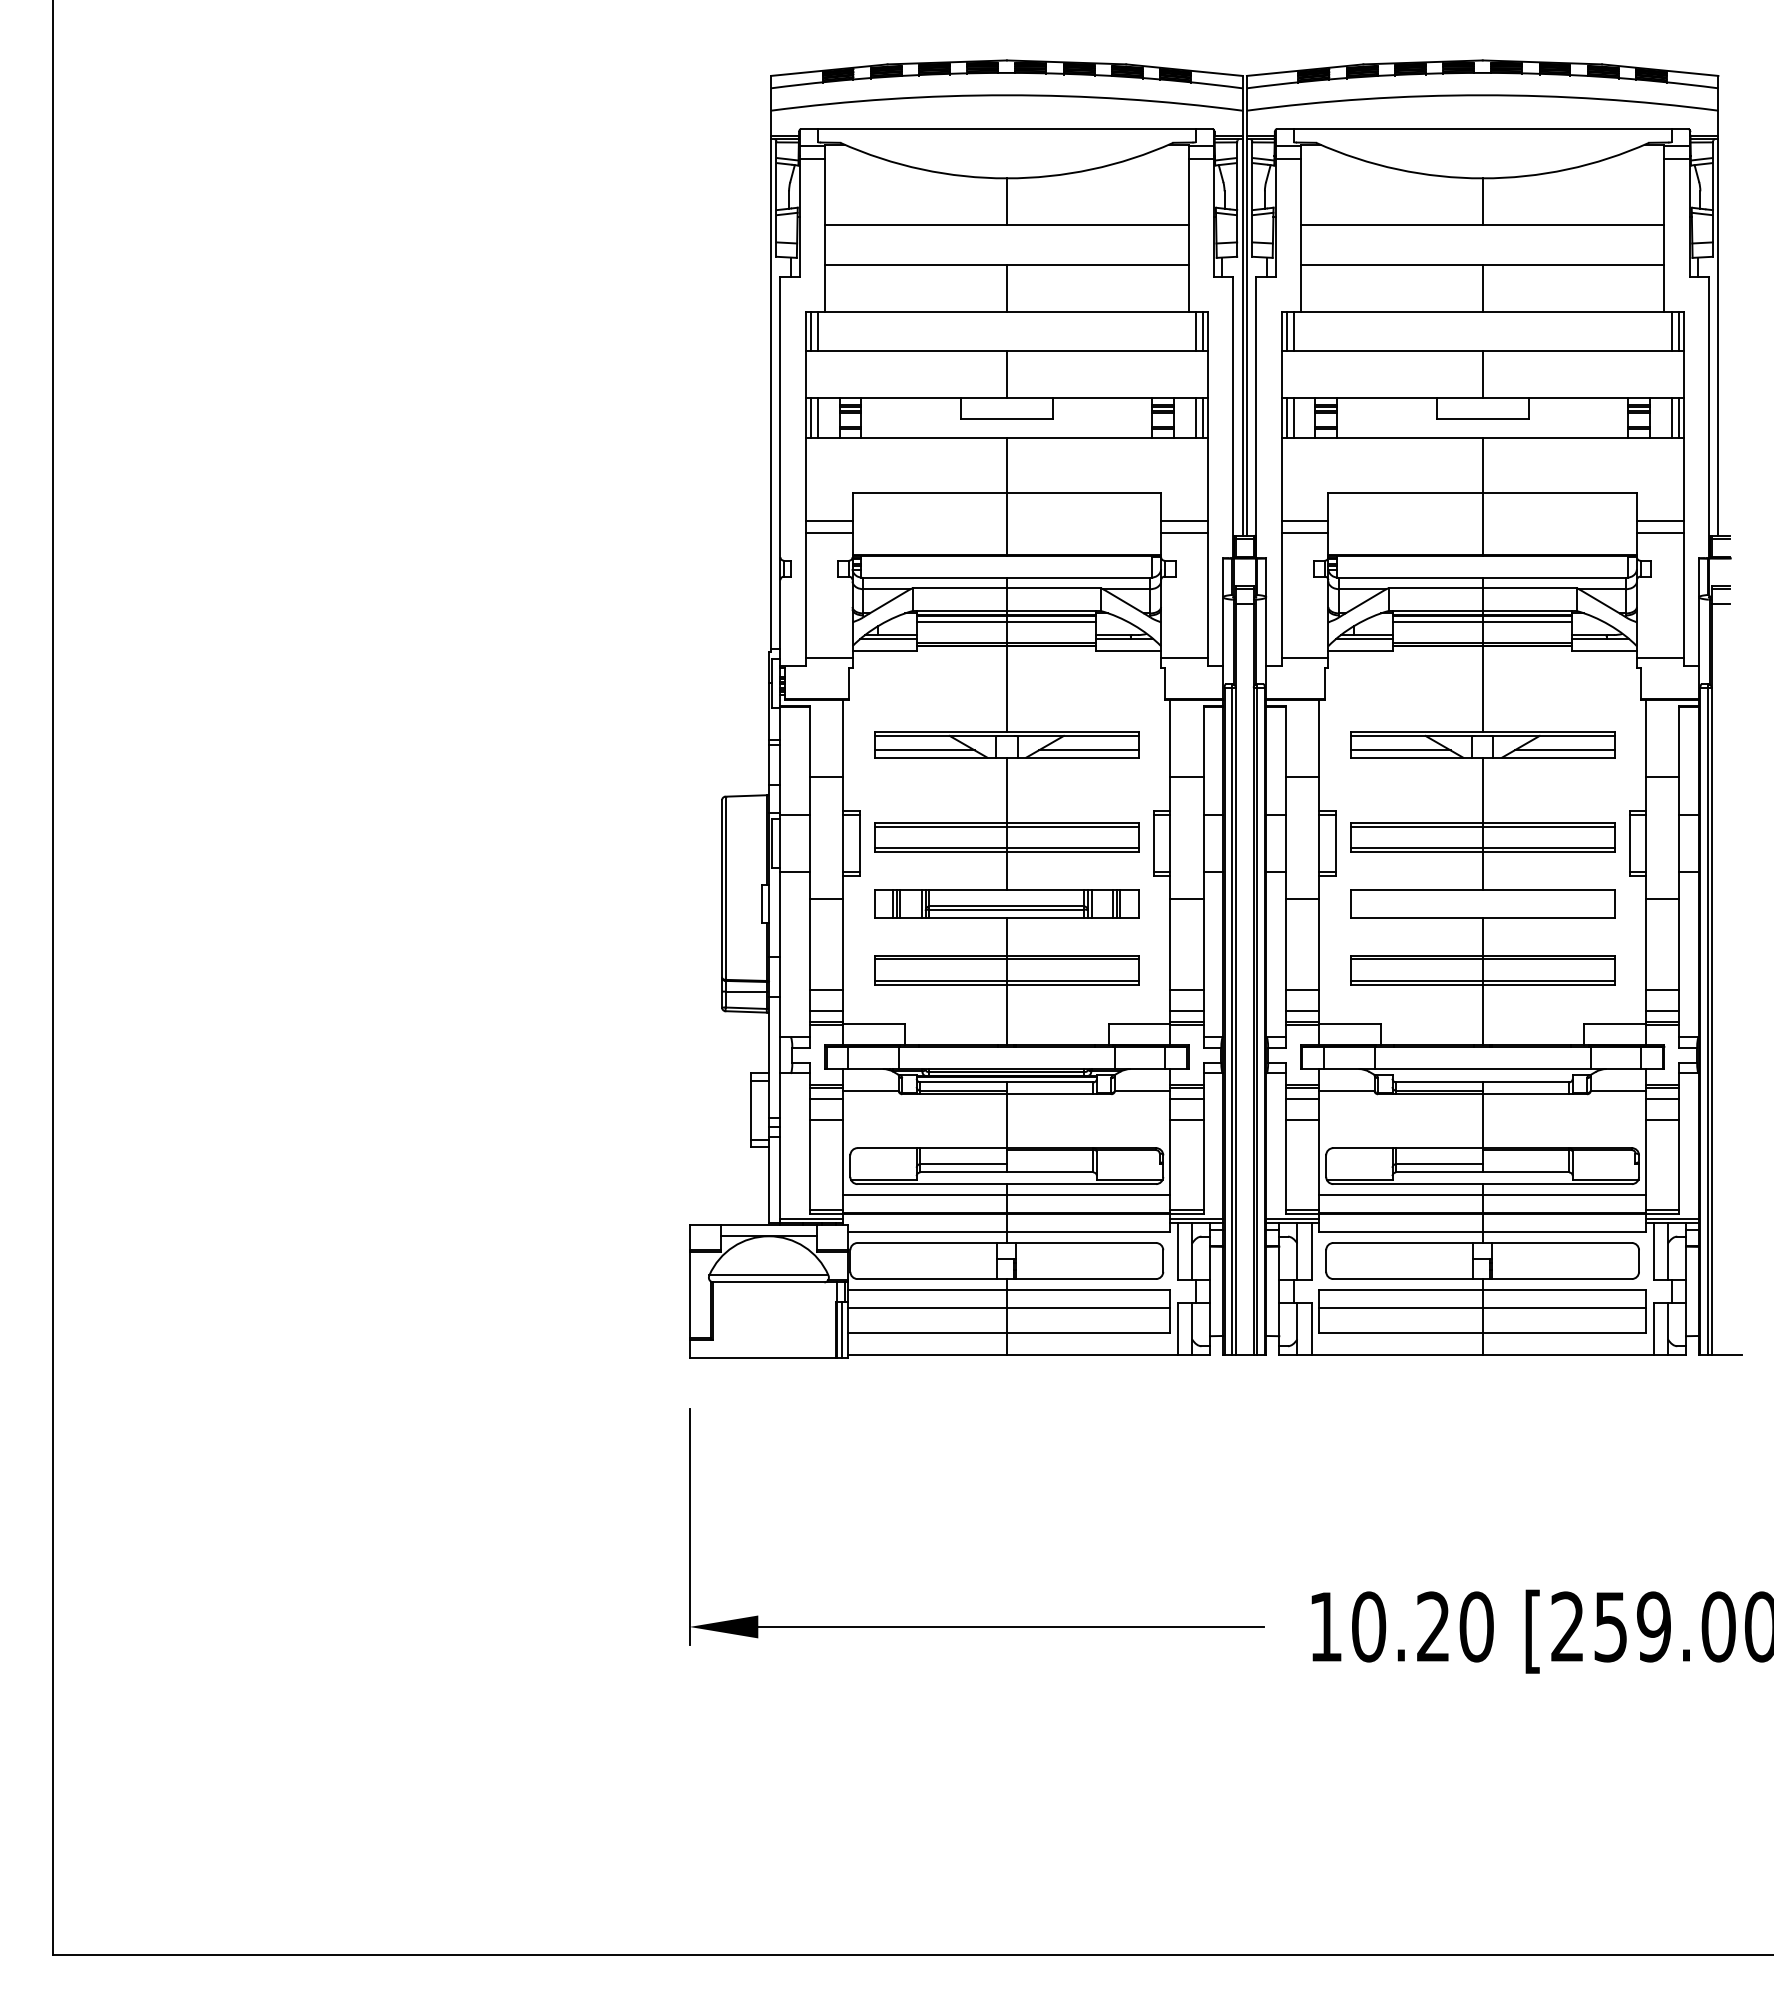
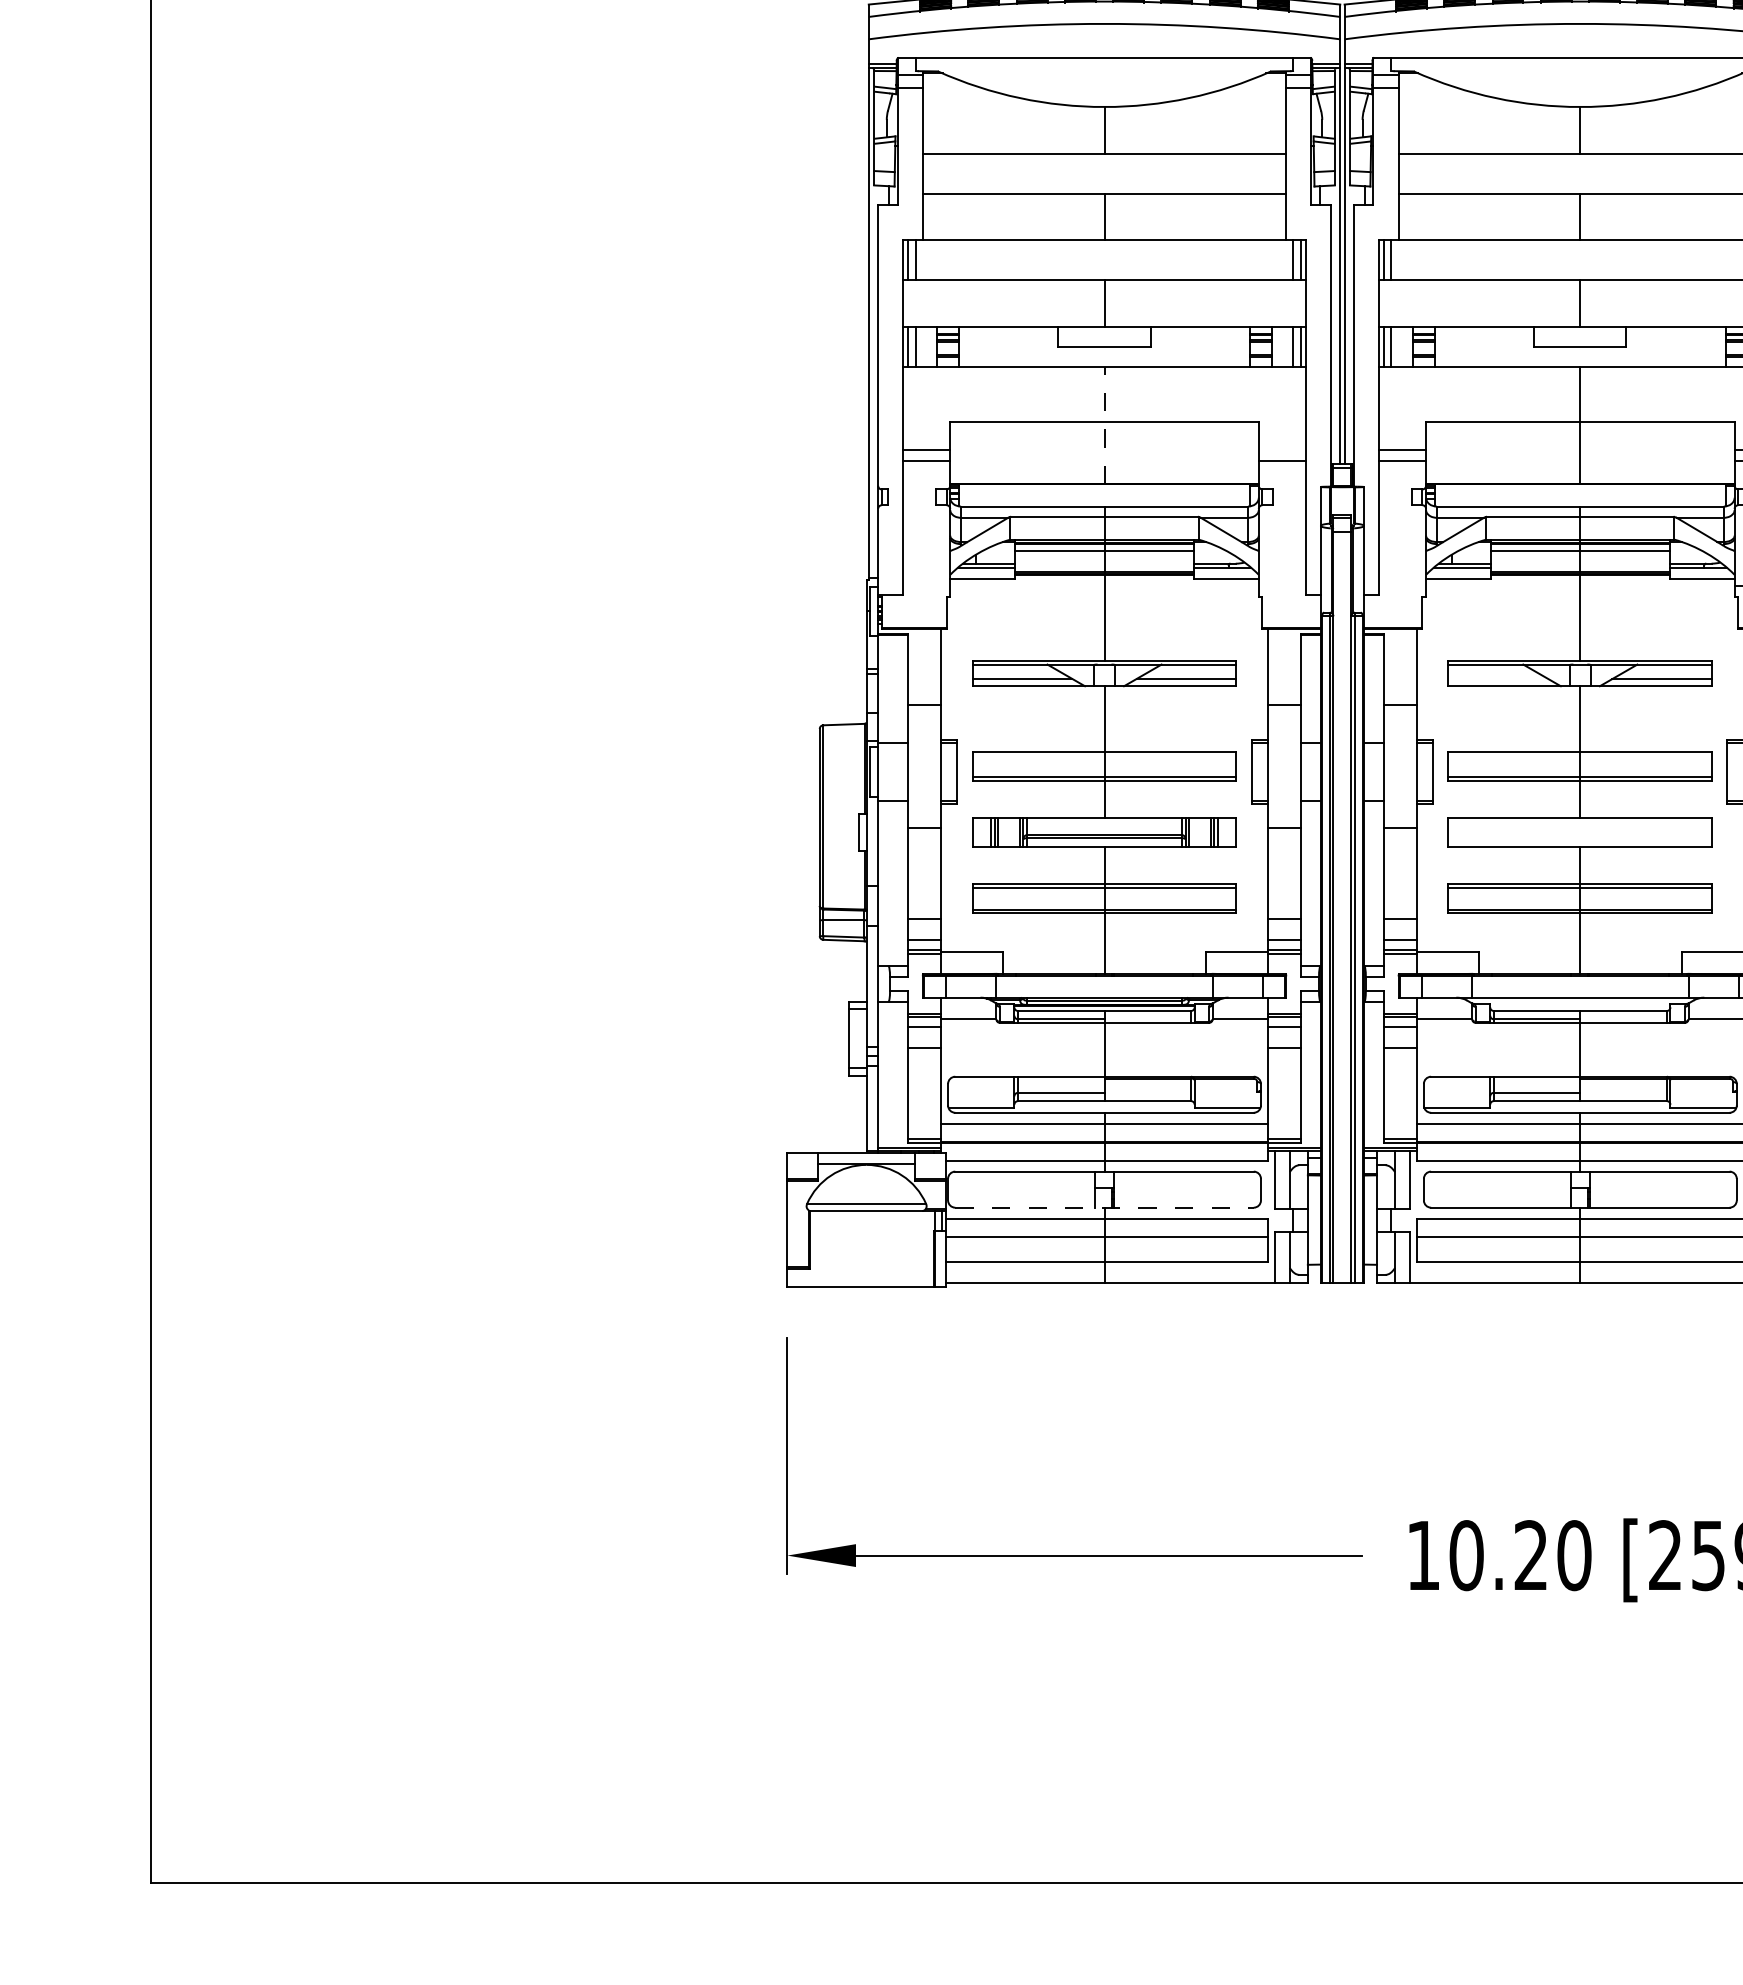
line: (1006, 496) -> (1104, 425), solid -> dashed
line: (1184, 521) -> (1282, 450), removed
line: (828, 657) -> (926, 586), removed
line: (1184, 657) -> (1282, 586), removed
line: (1304, 657) -> (1402, 586), removed
line: (1400, 750) -> (1498, 679), removed
line: (1006, 826) -> (1104, 755), removed
line: (1482, 826) -> (1580, 755), removed
line: (1007, 1279) -> (1105, 1208), solid -> dashed
line: (842, 1329) -> (940, 1258), removed

